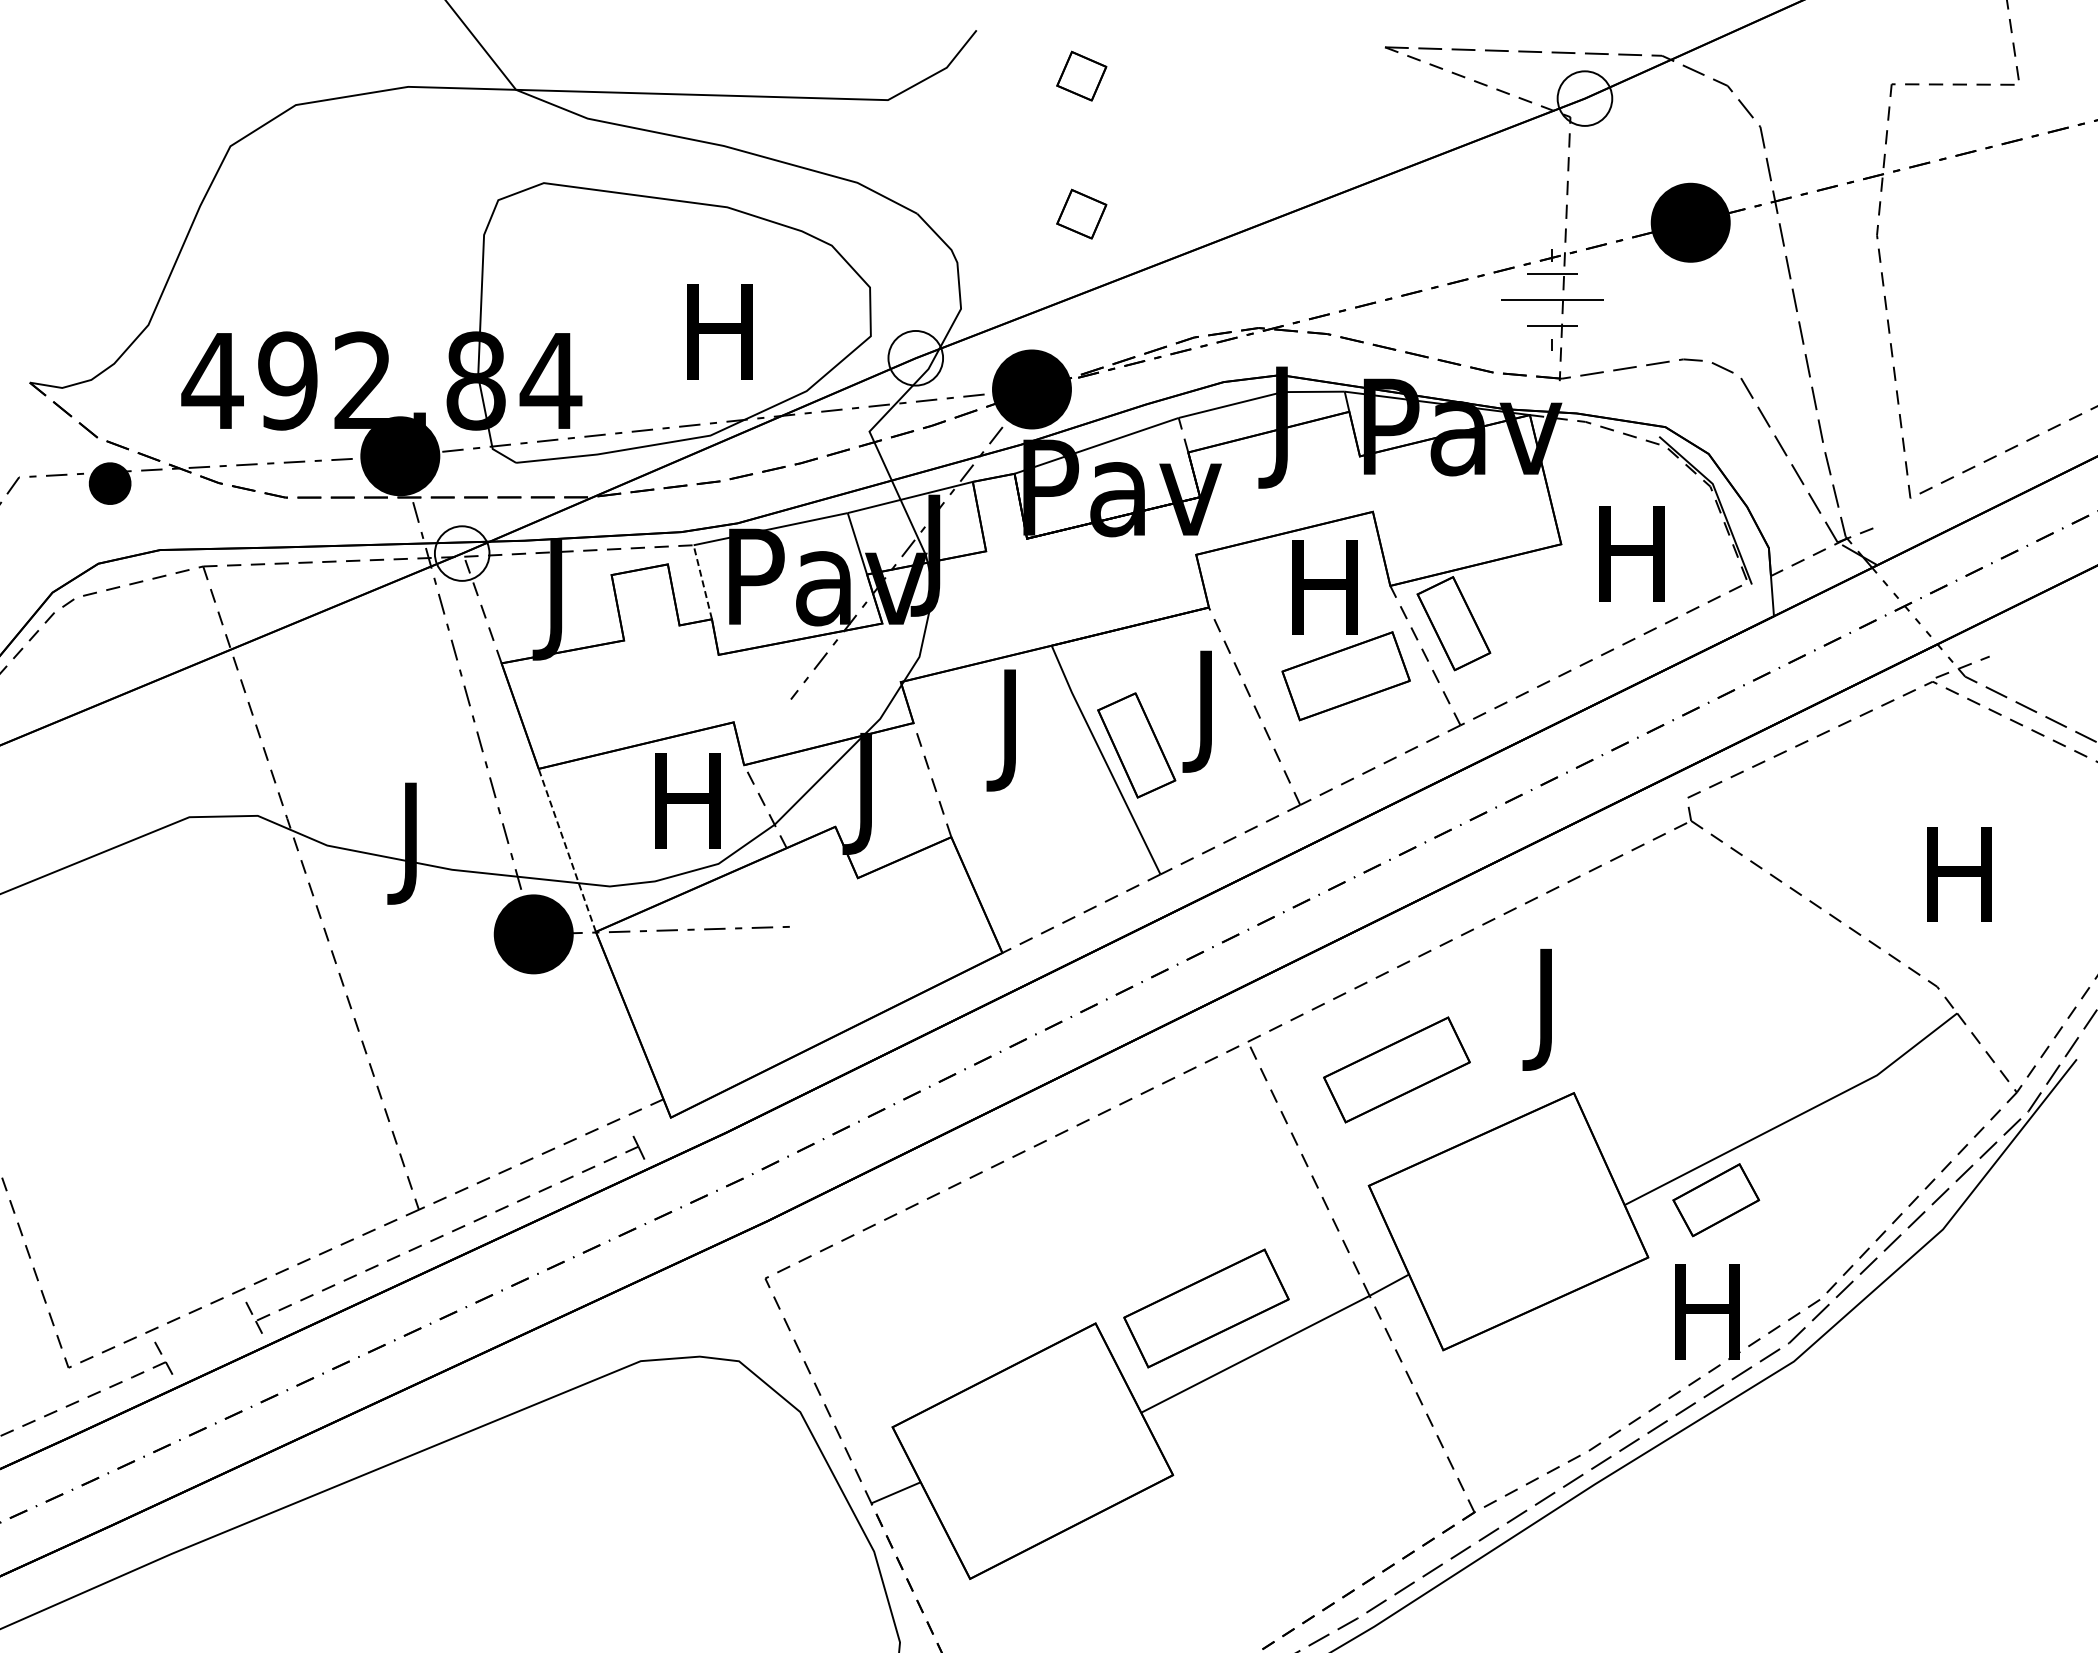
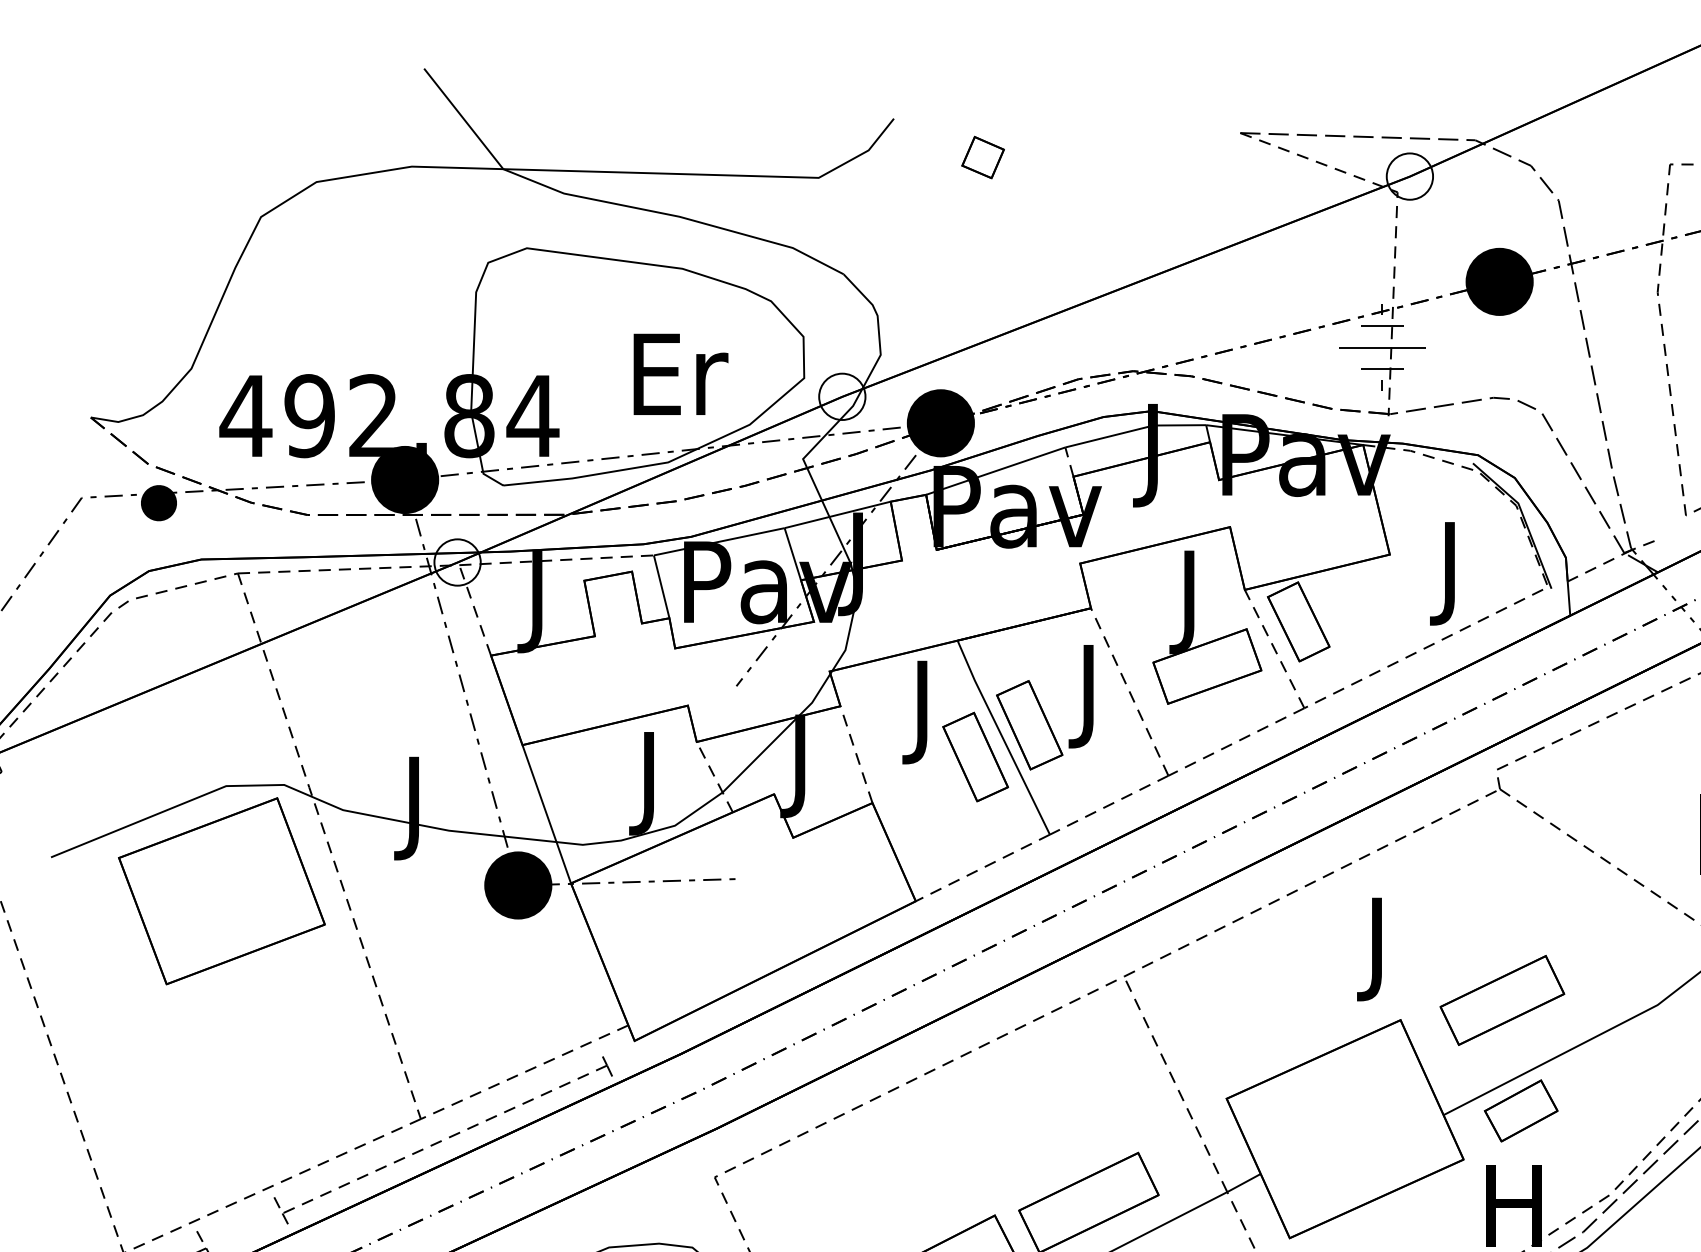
part: (1081, 213) -> (982, 274), removed
text: (725, 331) -> (680, 374), H -> Er
text: (1631, 566) -> (1449, 573), H -> J
line: (702, 581) -> (661, 586), dashed -> solid
text: (1324, 600) -> (1189, 602), H -> J
part: (1072, 782) -> (975, 756), added
text: (687, 814) -> (648, 783), H -> J
line: (567, 849) -> (546, 813), dashed -> solid
part: (184, 940) -> (222, 890), added
part: (1396, 1069) -> (1501, 1000), moved

